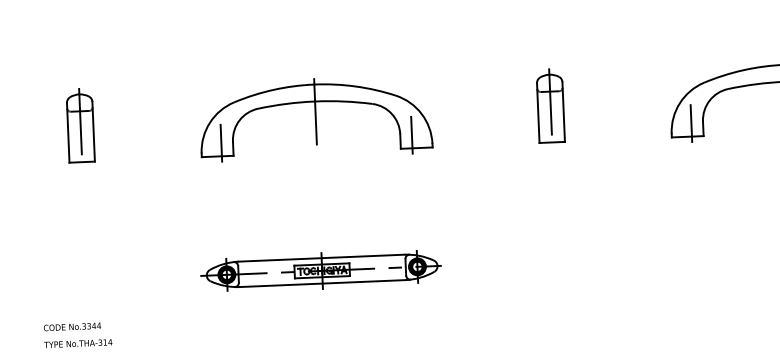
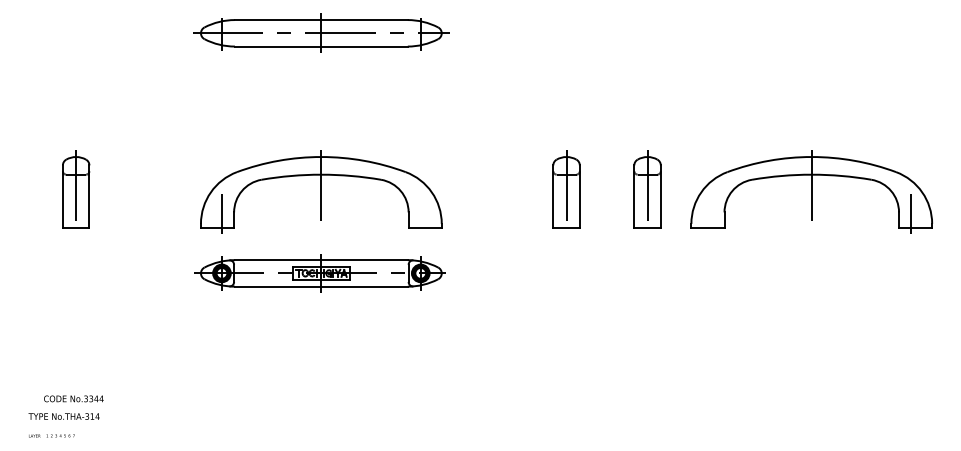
part: (628, 102) -> (647, 189), added
line: (691, 122) -> (712, 213), removed
line: (411, 134) -> (420, 213), removed
part: (320, 271) -> (319, 273), moved
text: (72, 326) -> (73, 398), moved

